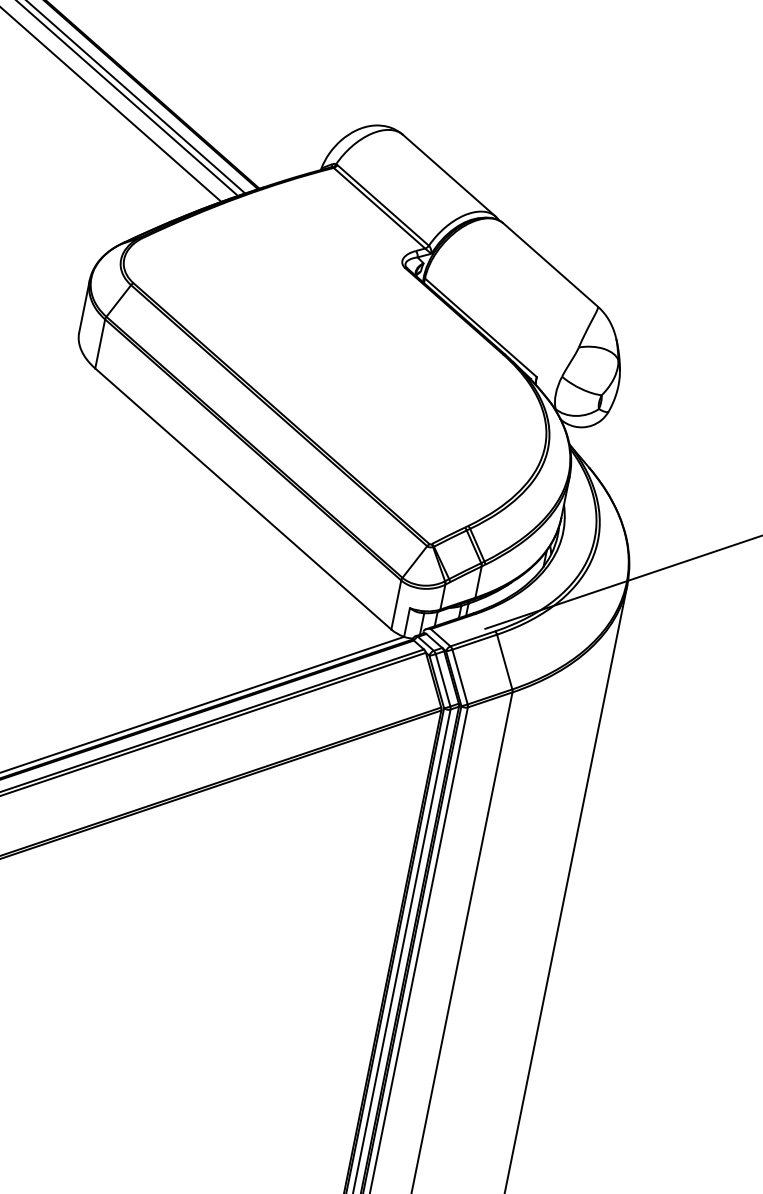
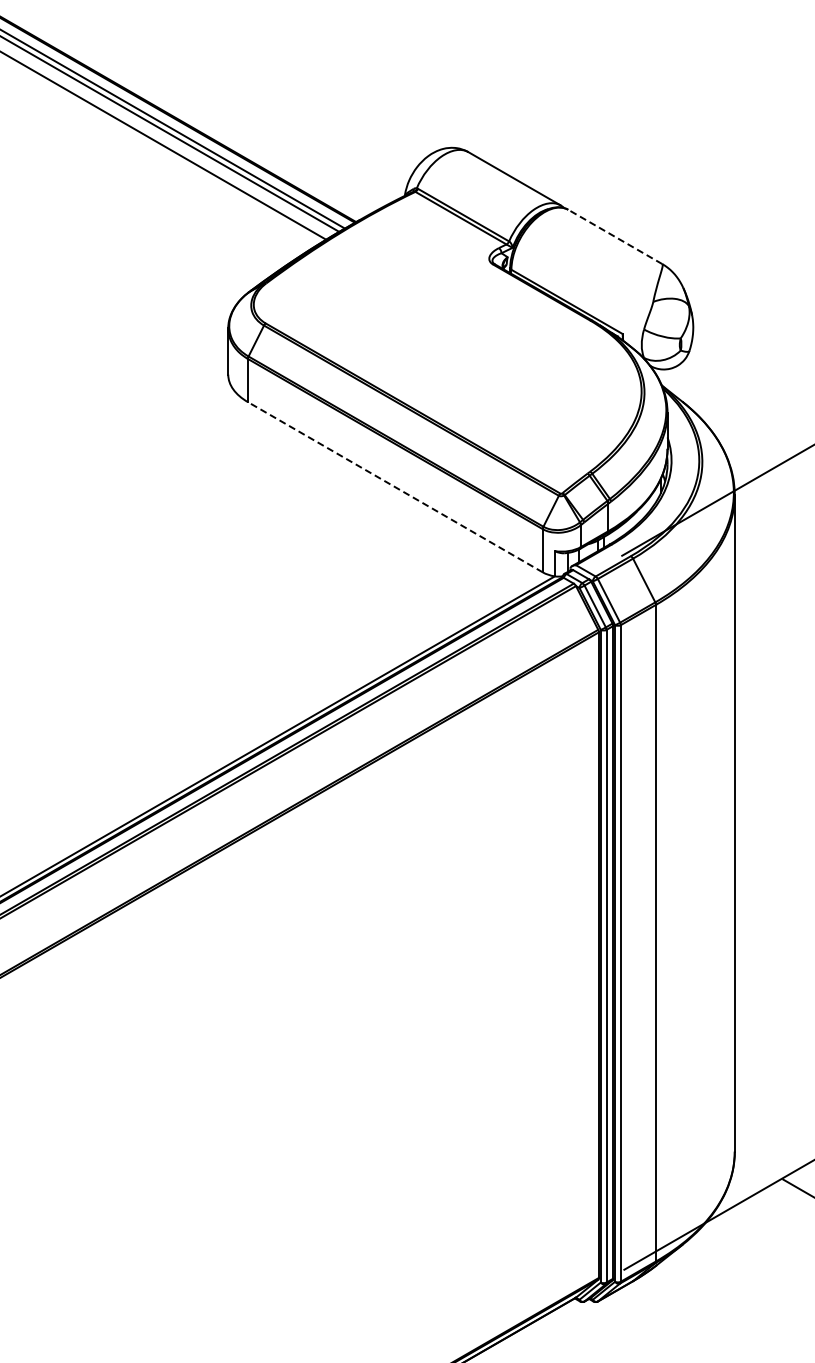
line: (549, 264) -> (614, 236), solid -> dashed
line: (242, 499) -> (394, 487), solid -> dashed

